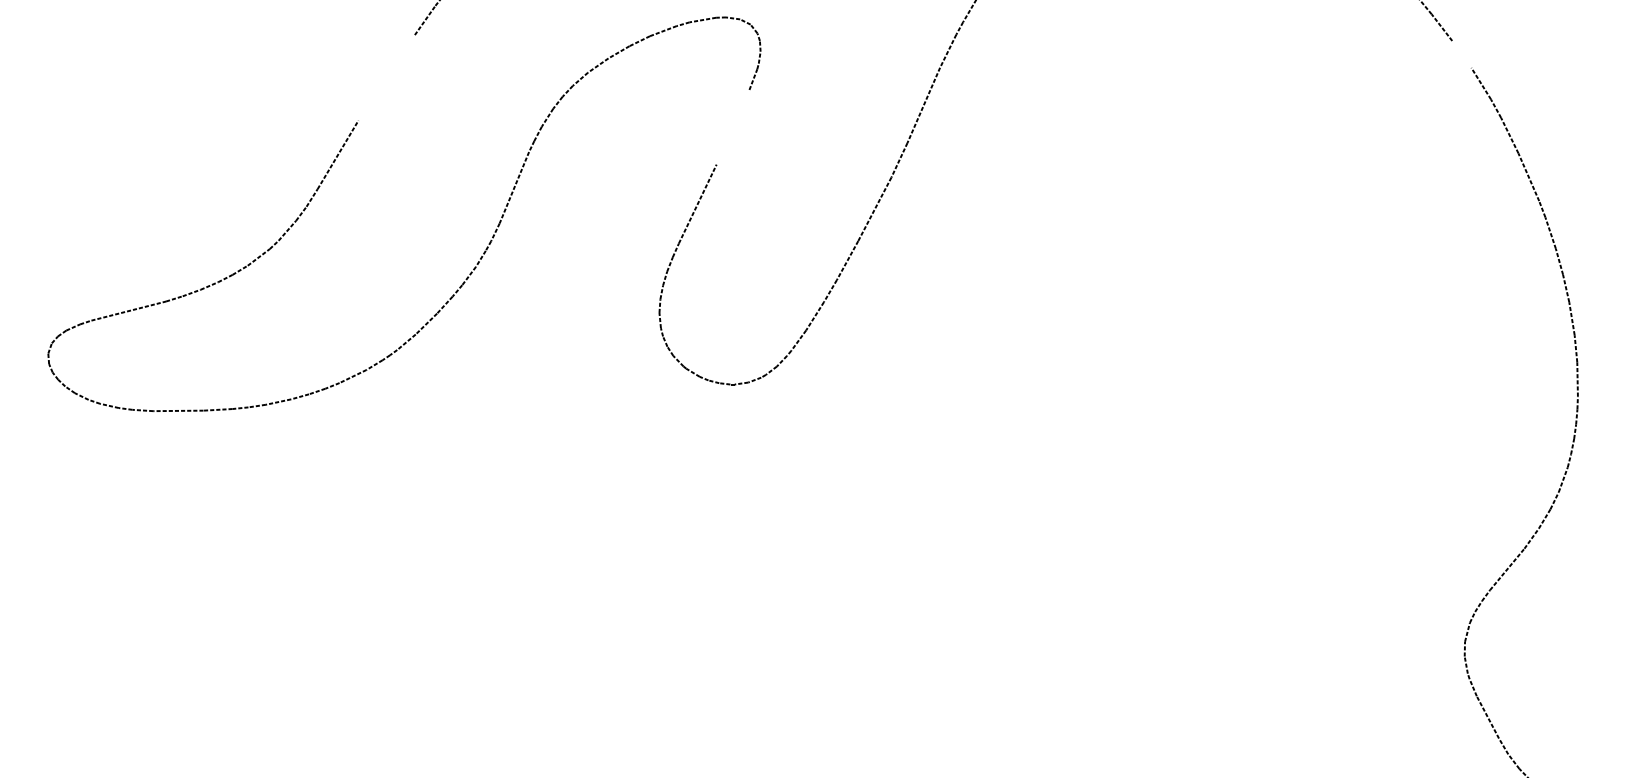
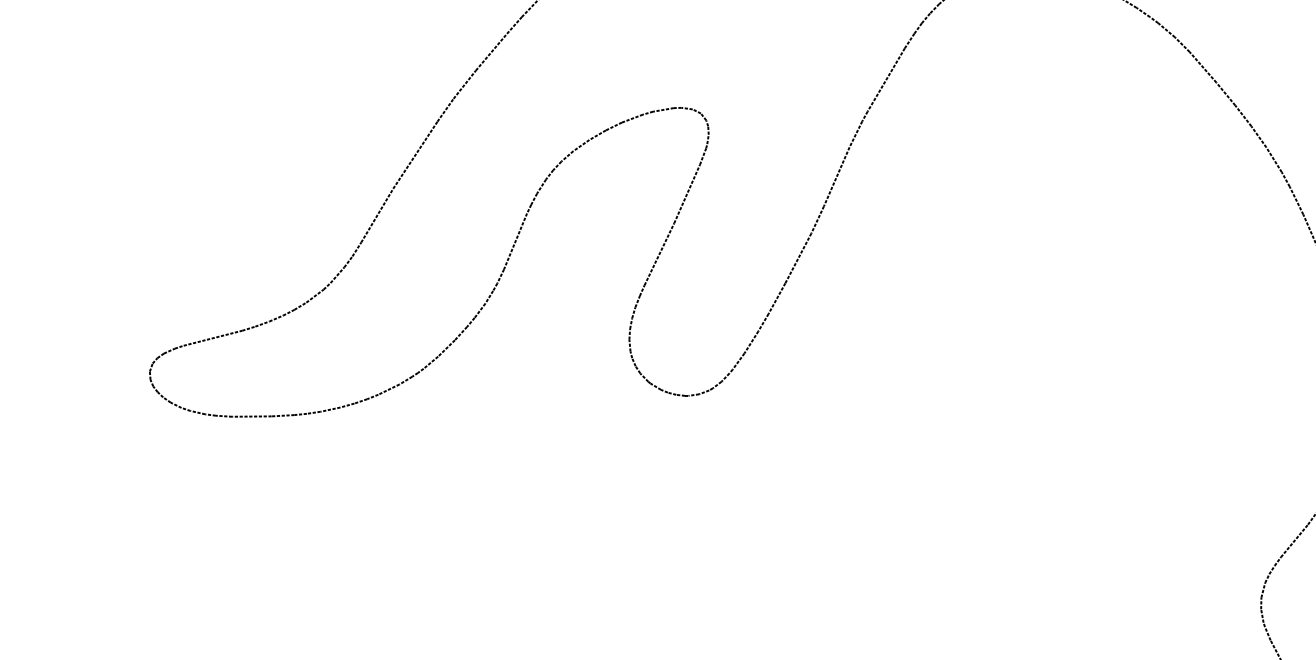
line: (1461, 53) -> (1258, 136), added
line: (386, 76) -> (415, 154), added
line: (733, 126) -> (687, 193), added

